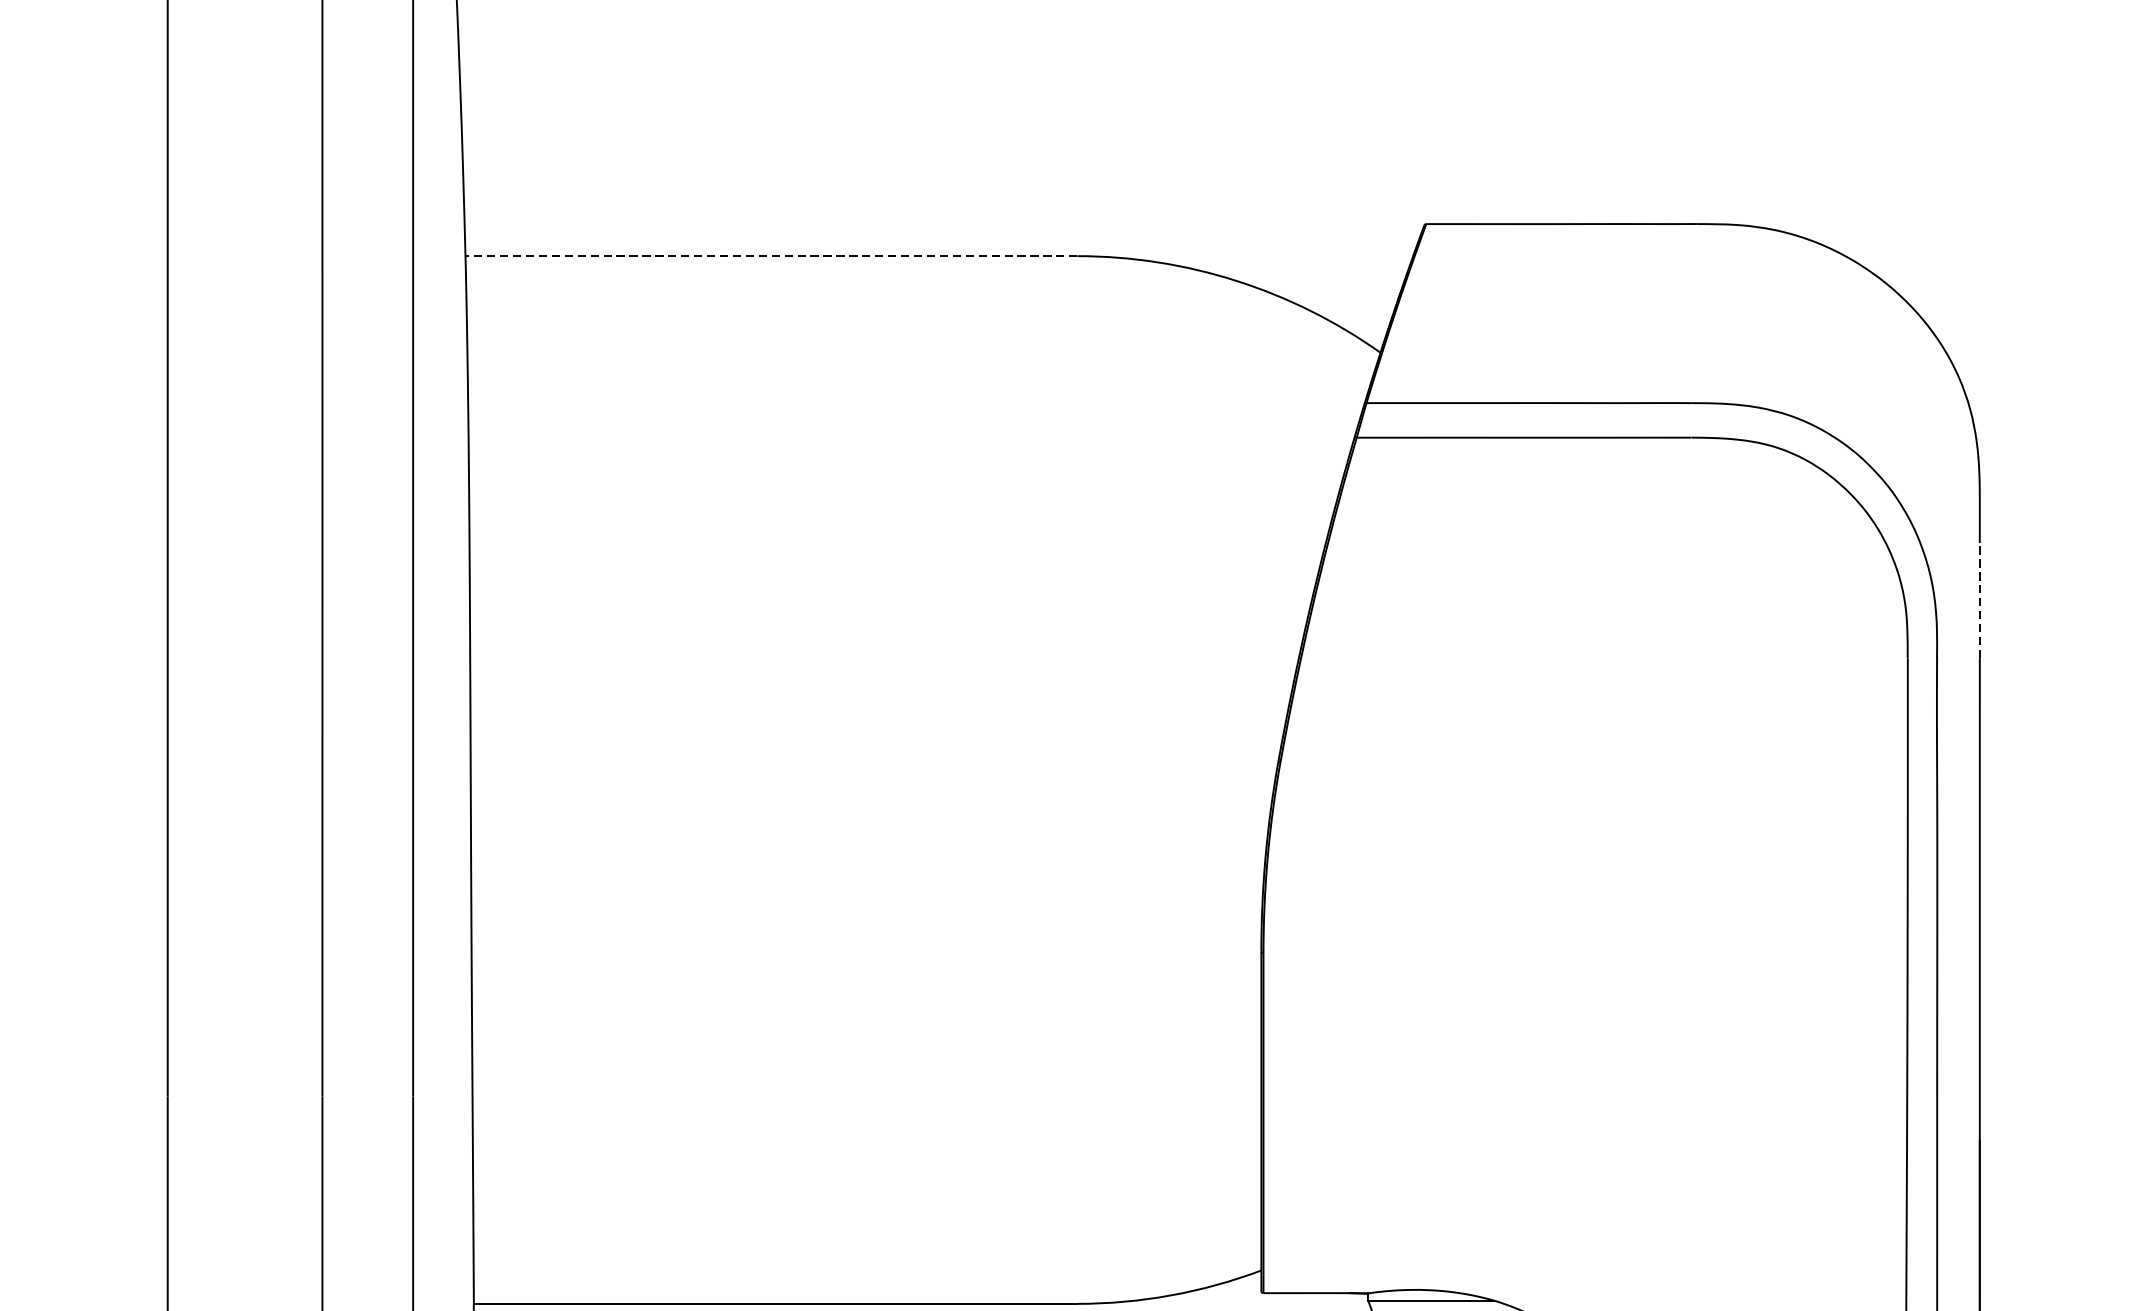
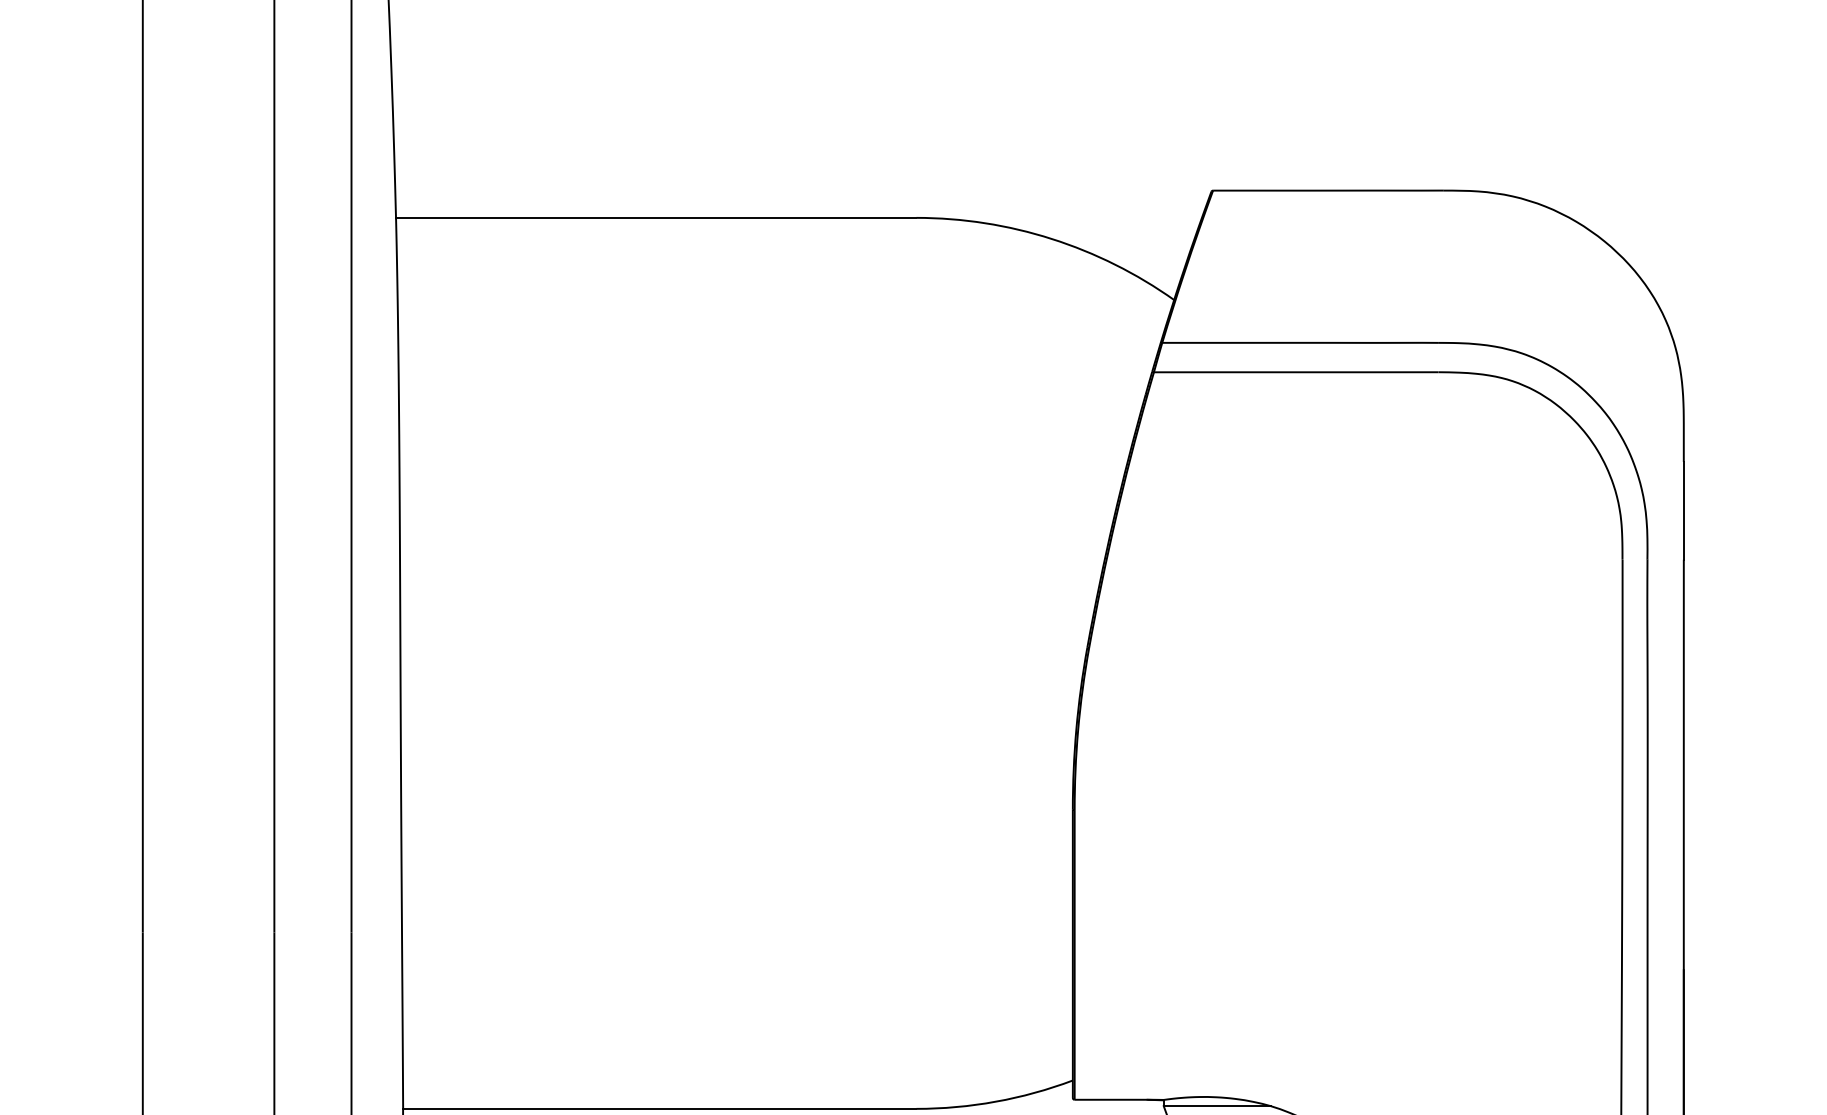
line: (770, 255) -> (655, 217), dashed -> solid
line: (1979, 600) -> (1683, 510), dashed -> solid

